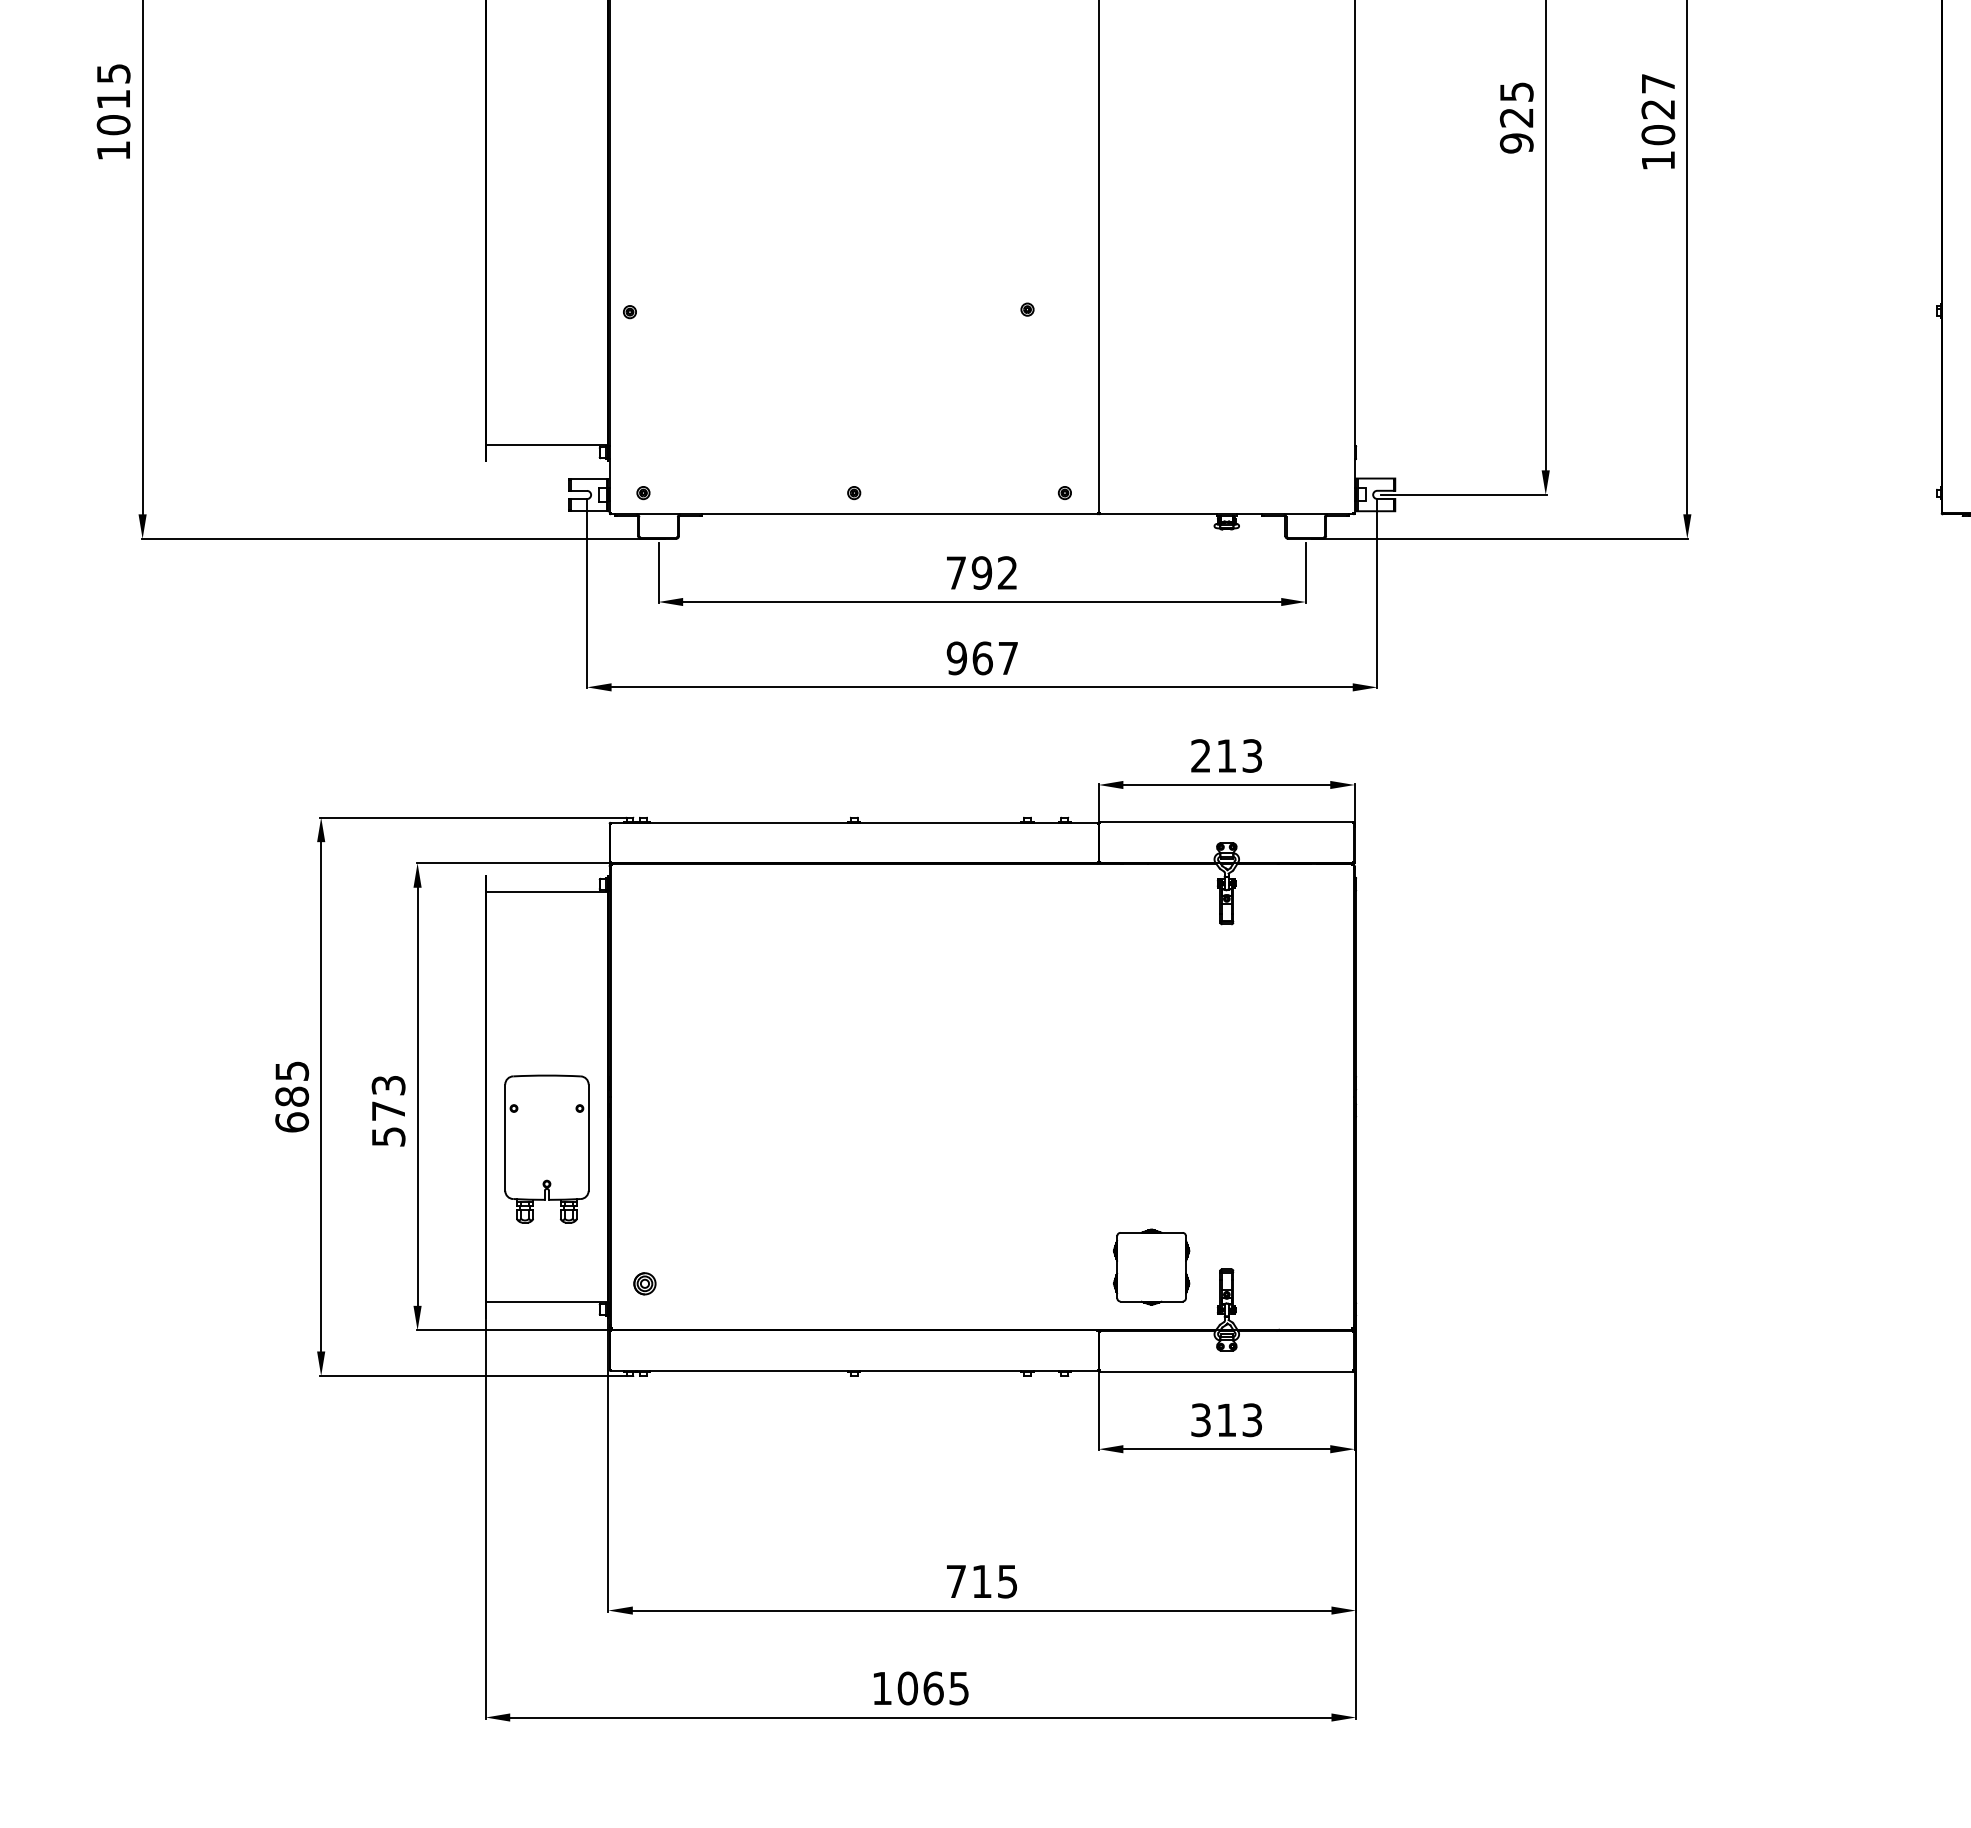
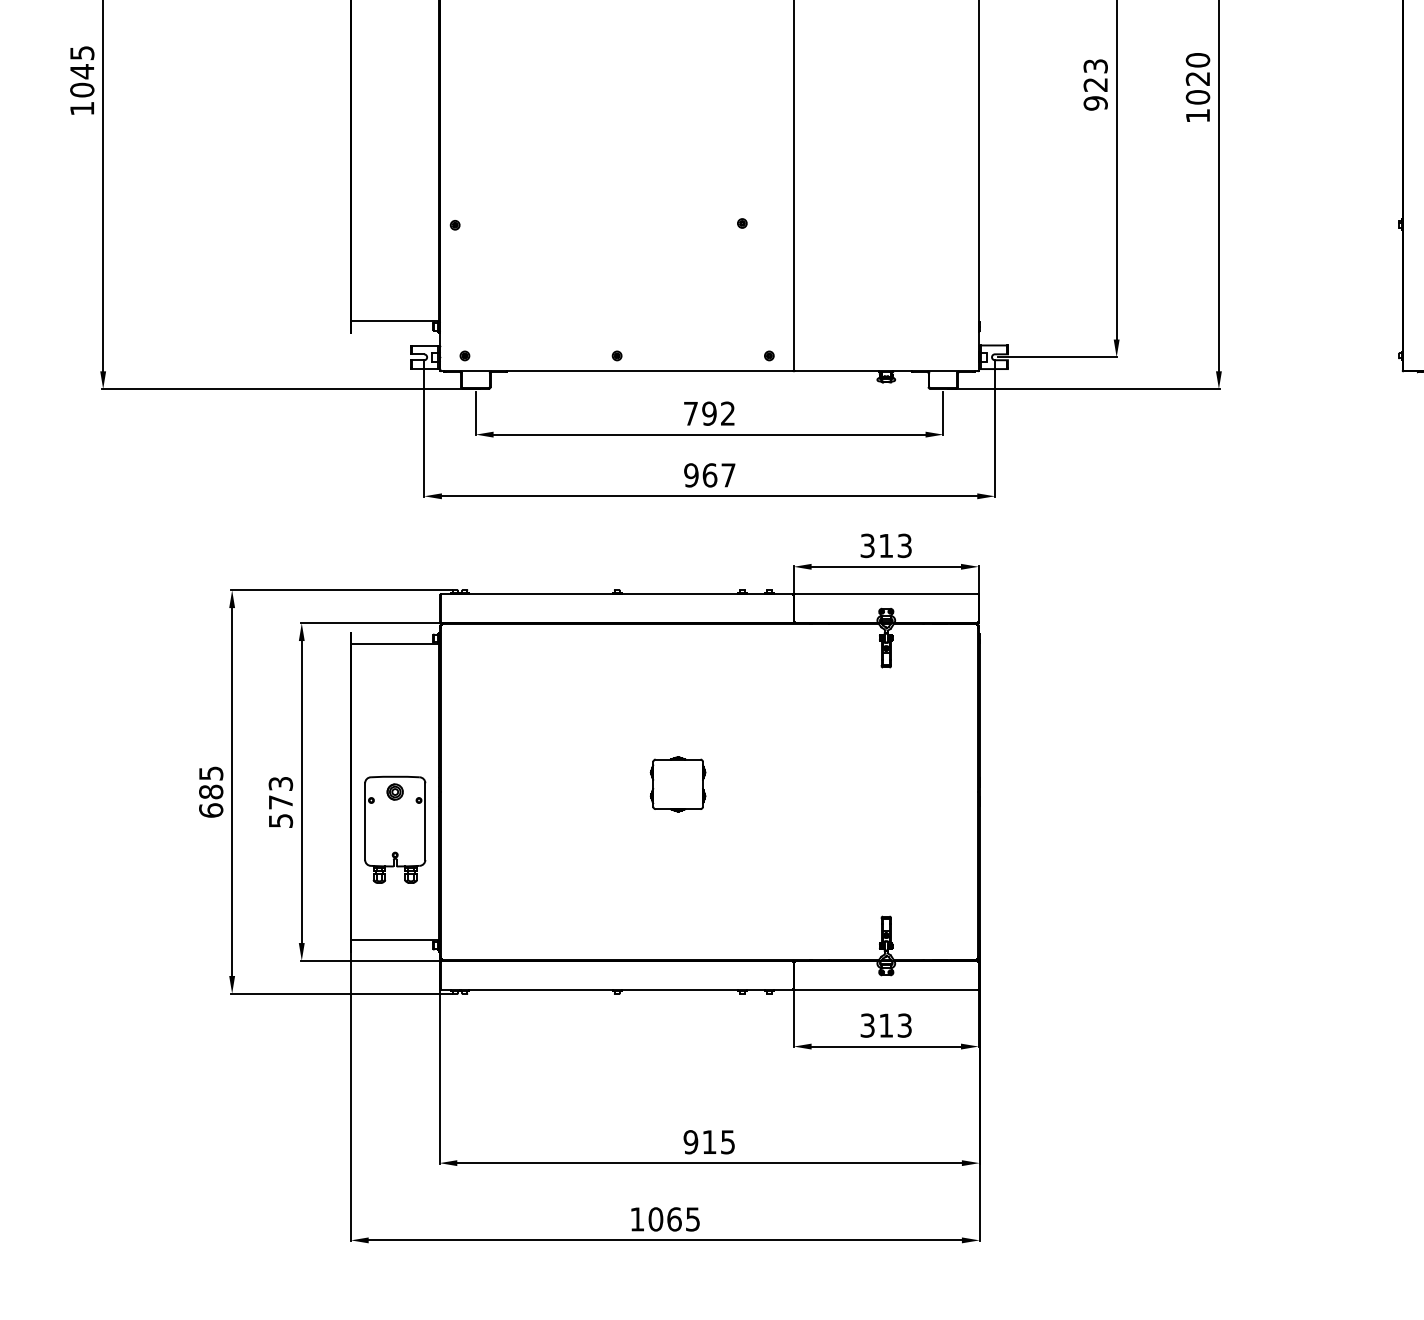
text: (1658, 83) -> (1198, 60), 1027 -> 1020
text: (1516, 91) -> (1095, 65), 925 -> 923
text: (113, 99) -> (82, 71), 1015 -> 1045
text: (1200, 755) -> (867, 545), 213 -> 313
part: (1151, 1266) -> (678, 783), moved
part: (644, 1283) -> (394, 791), moved
text: (956, 1581) -> (691, 1142), 715 -> 915

